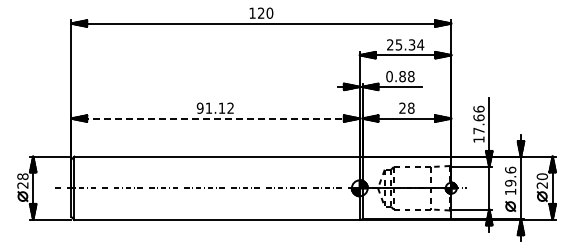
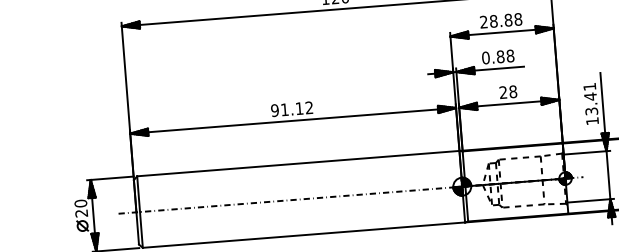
text: (409, 44) -> (505, 19), 25.34 -> 28.88
line: (216, 118) -> (294, 120), dashed -> solid
text: (478, 119) -> (590, 98), 17.66 -> 13.41
text: (22, 176) -> (80, 203), 28 -> 20

